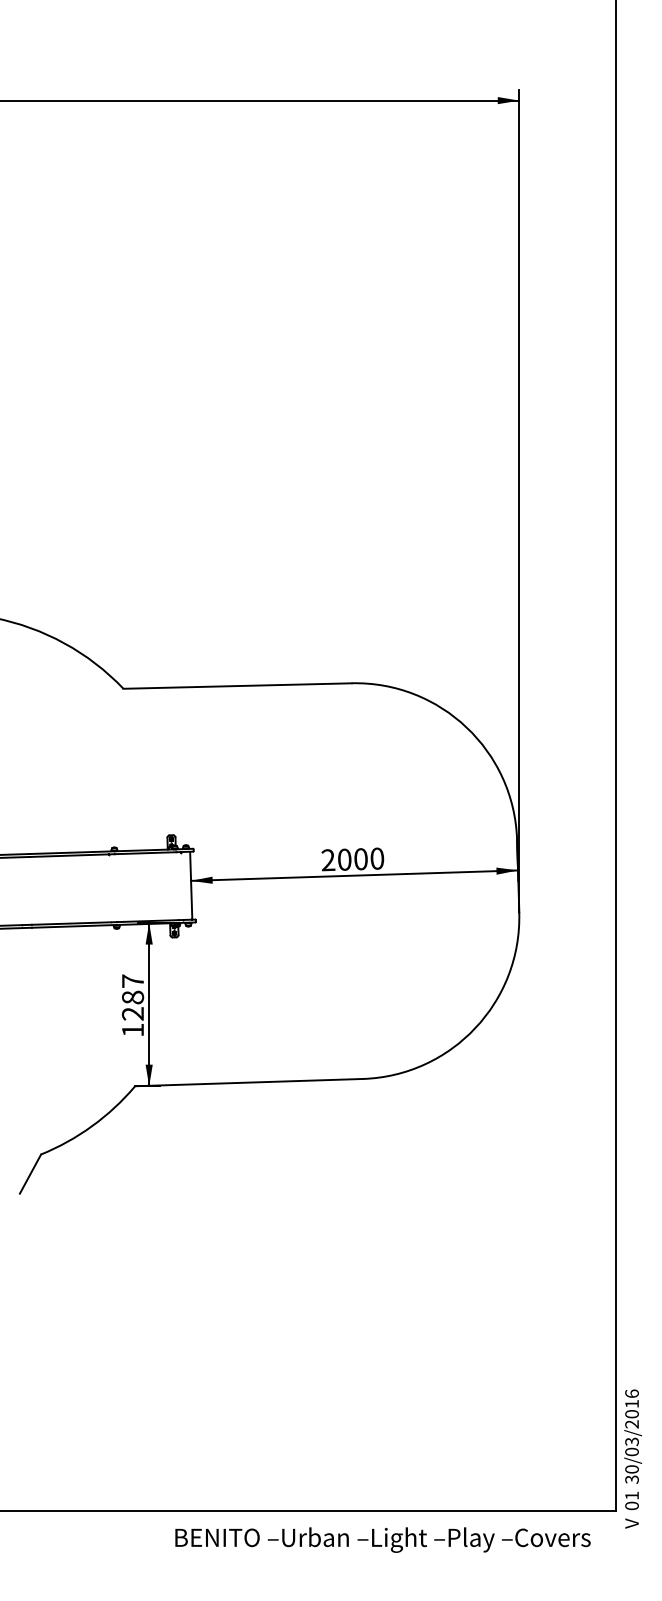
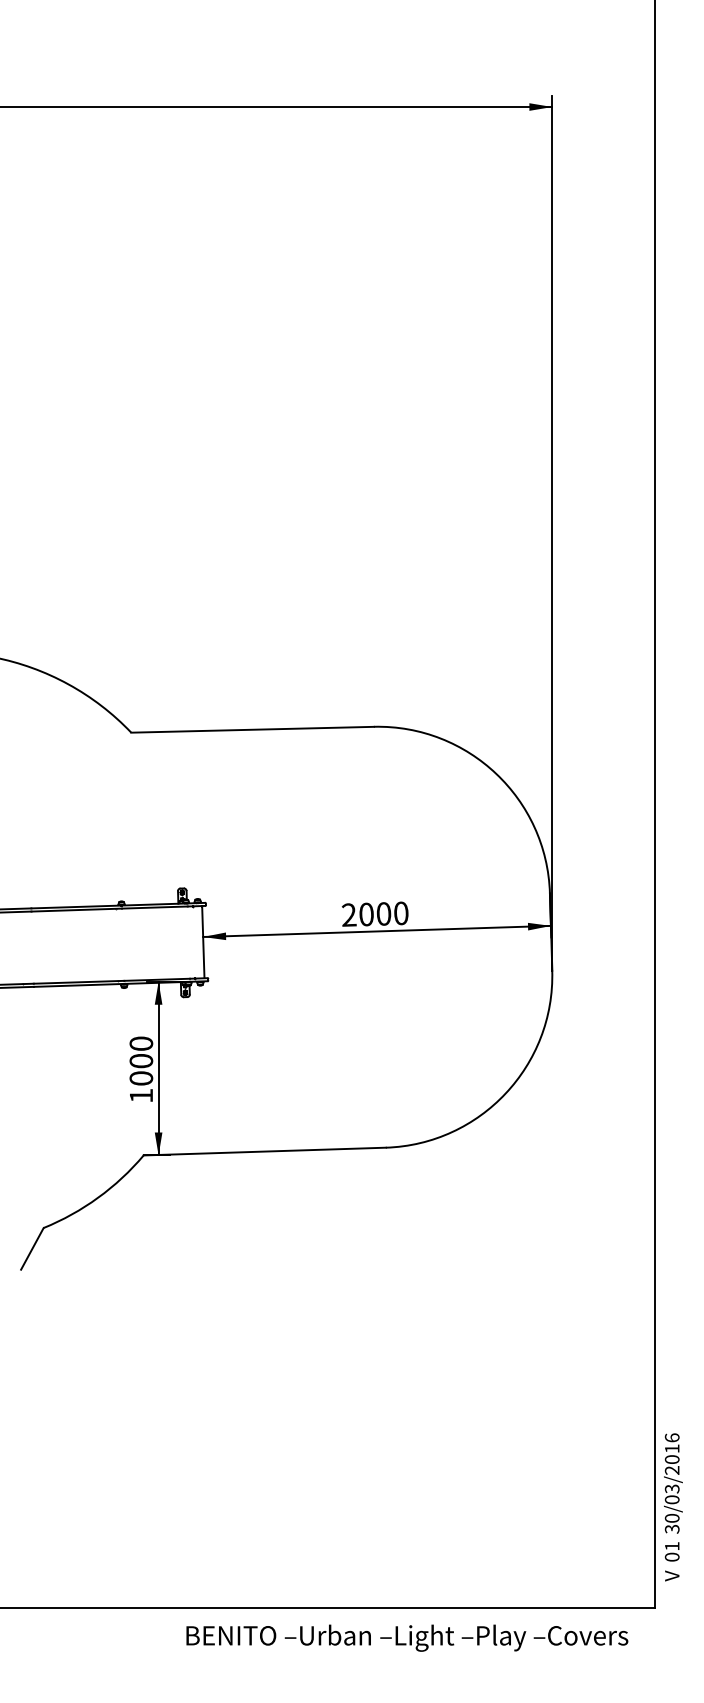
text: (132, 997) -> (140, 1061), 1287 -> 1000
text: (632, 1458) -> (672, 1506), moved

